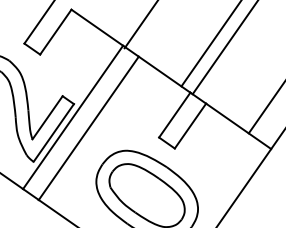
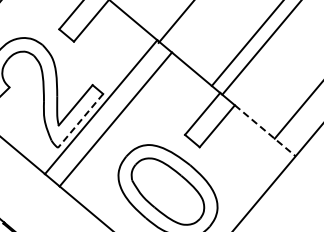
line: (238, 126) -> (265, 130), solid -> dashed
line: (53, 133) -> (80, 121), solid -> dashed

